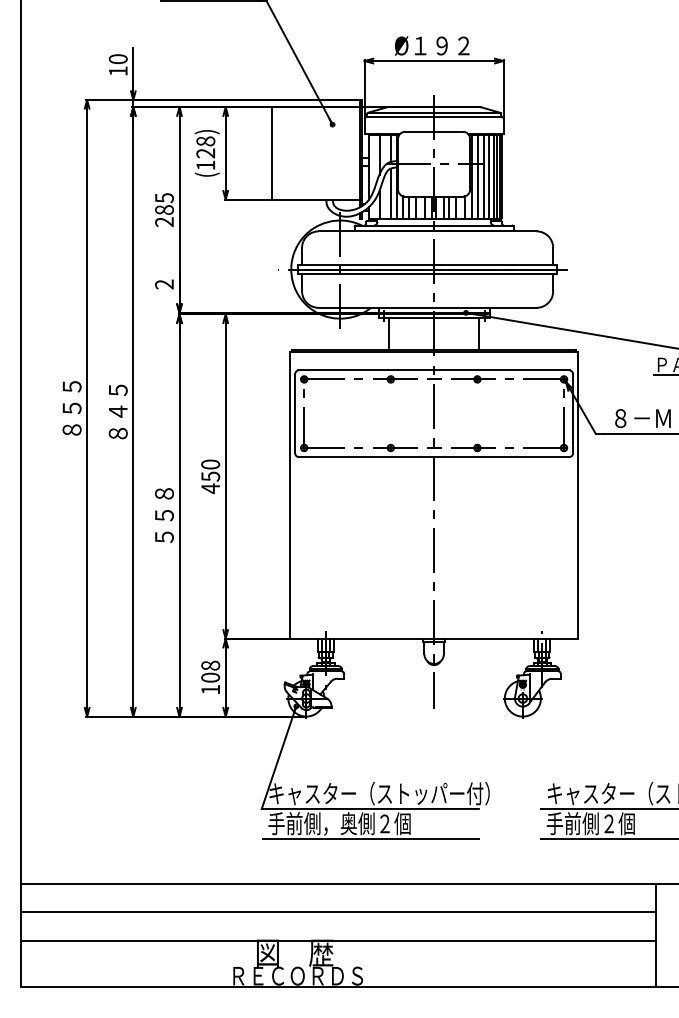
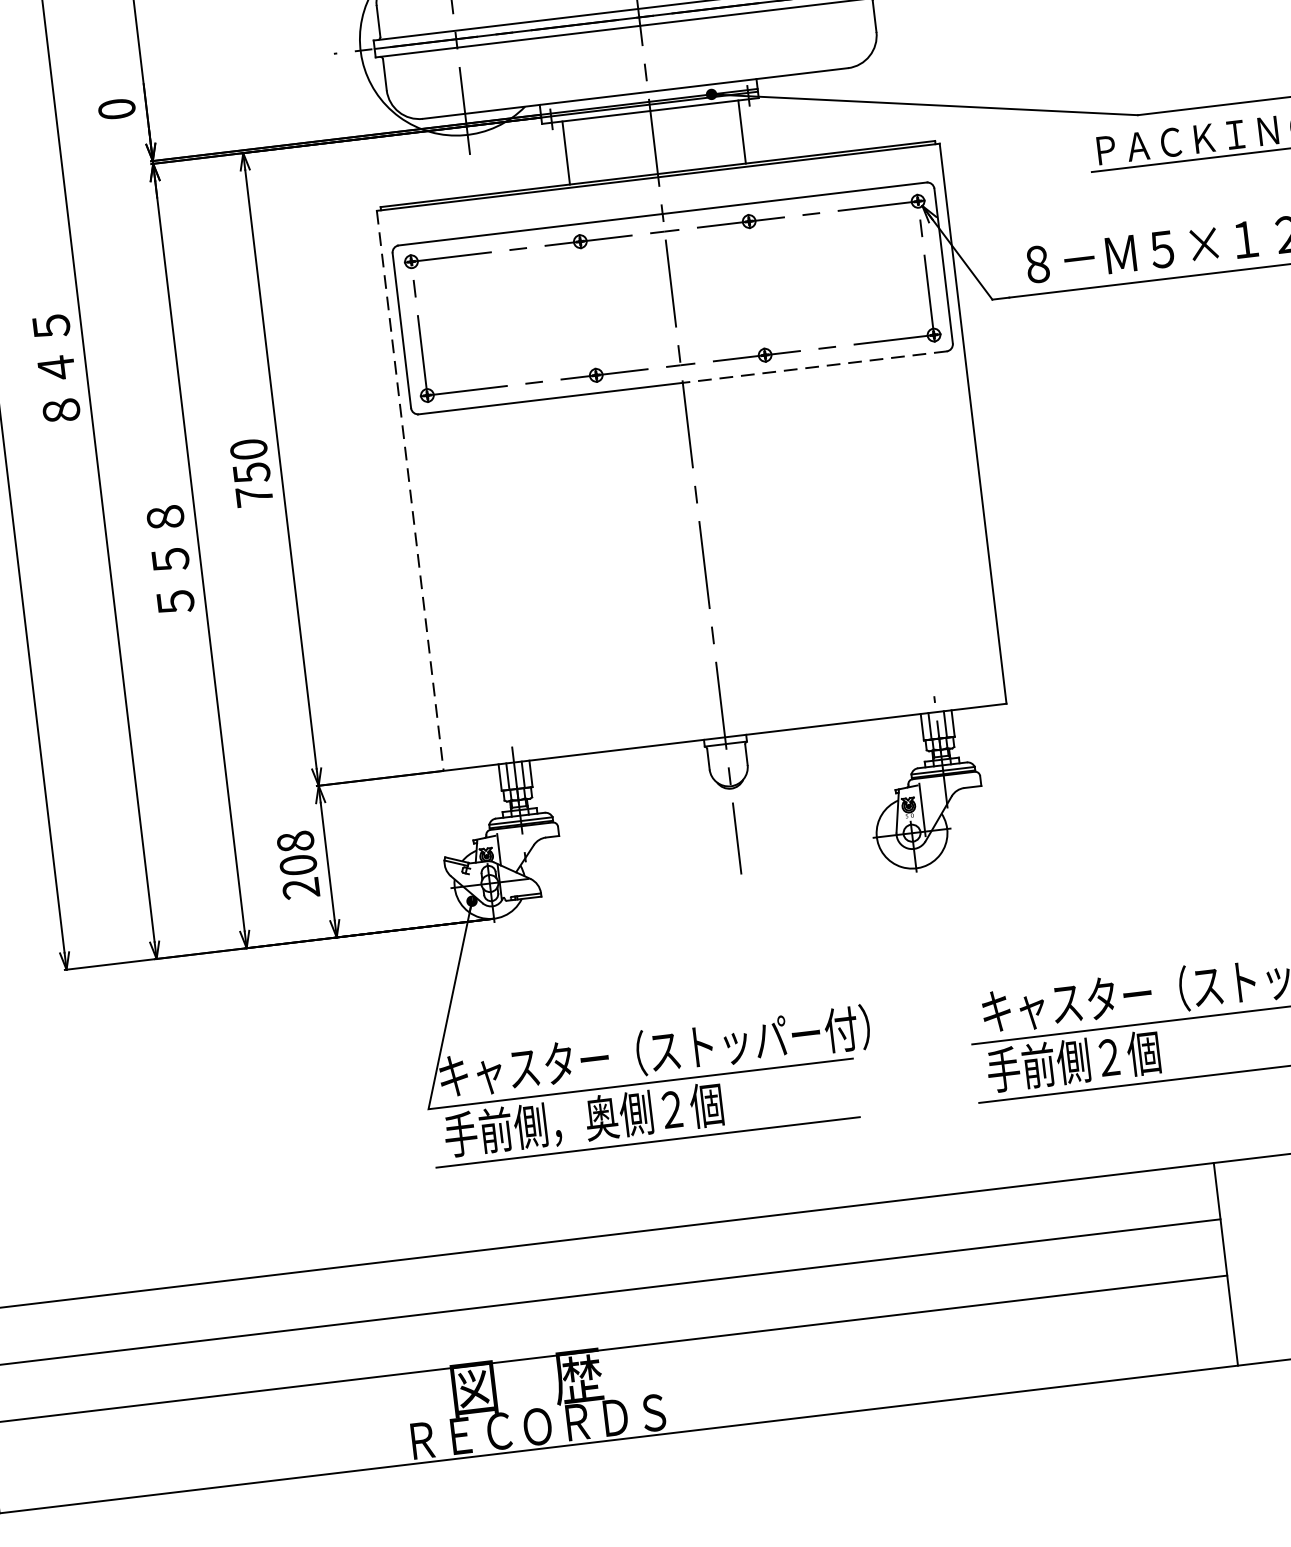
text: (164, 284) -> (116, 109), 2 -> 0
line: (502, 457) -> (816, 367), solid -> dashed
text: (210, 488) -> (254, 496), 450 -> 750
line: (289, 495) -> (409, 491), solid -> dashed
text: (210, 689) -> (300, 888), 108 -> 208

